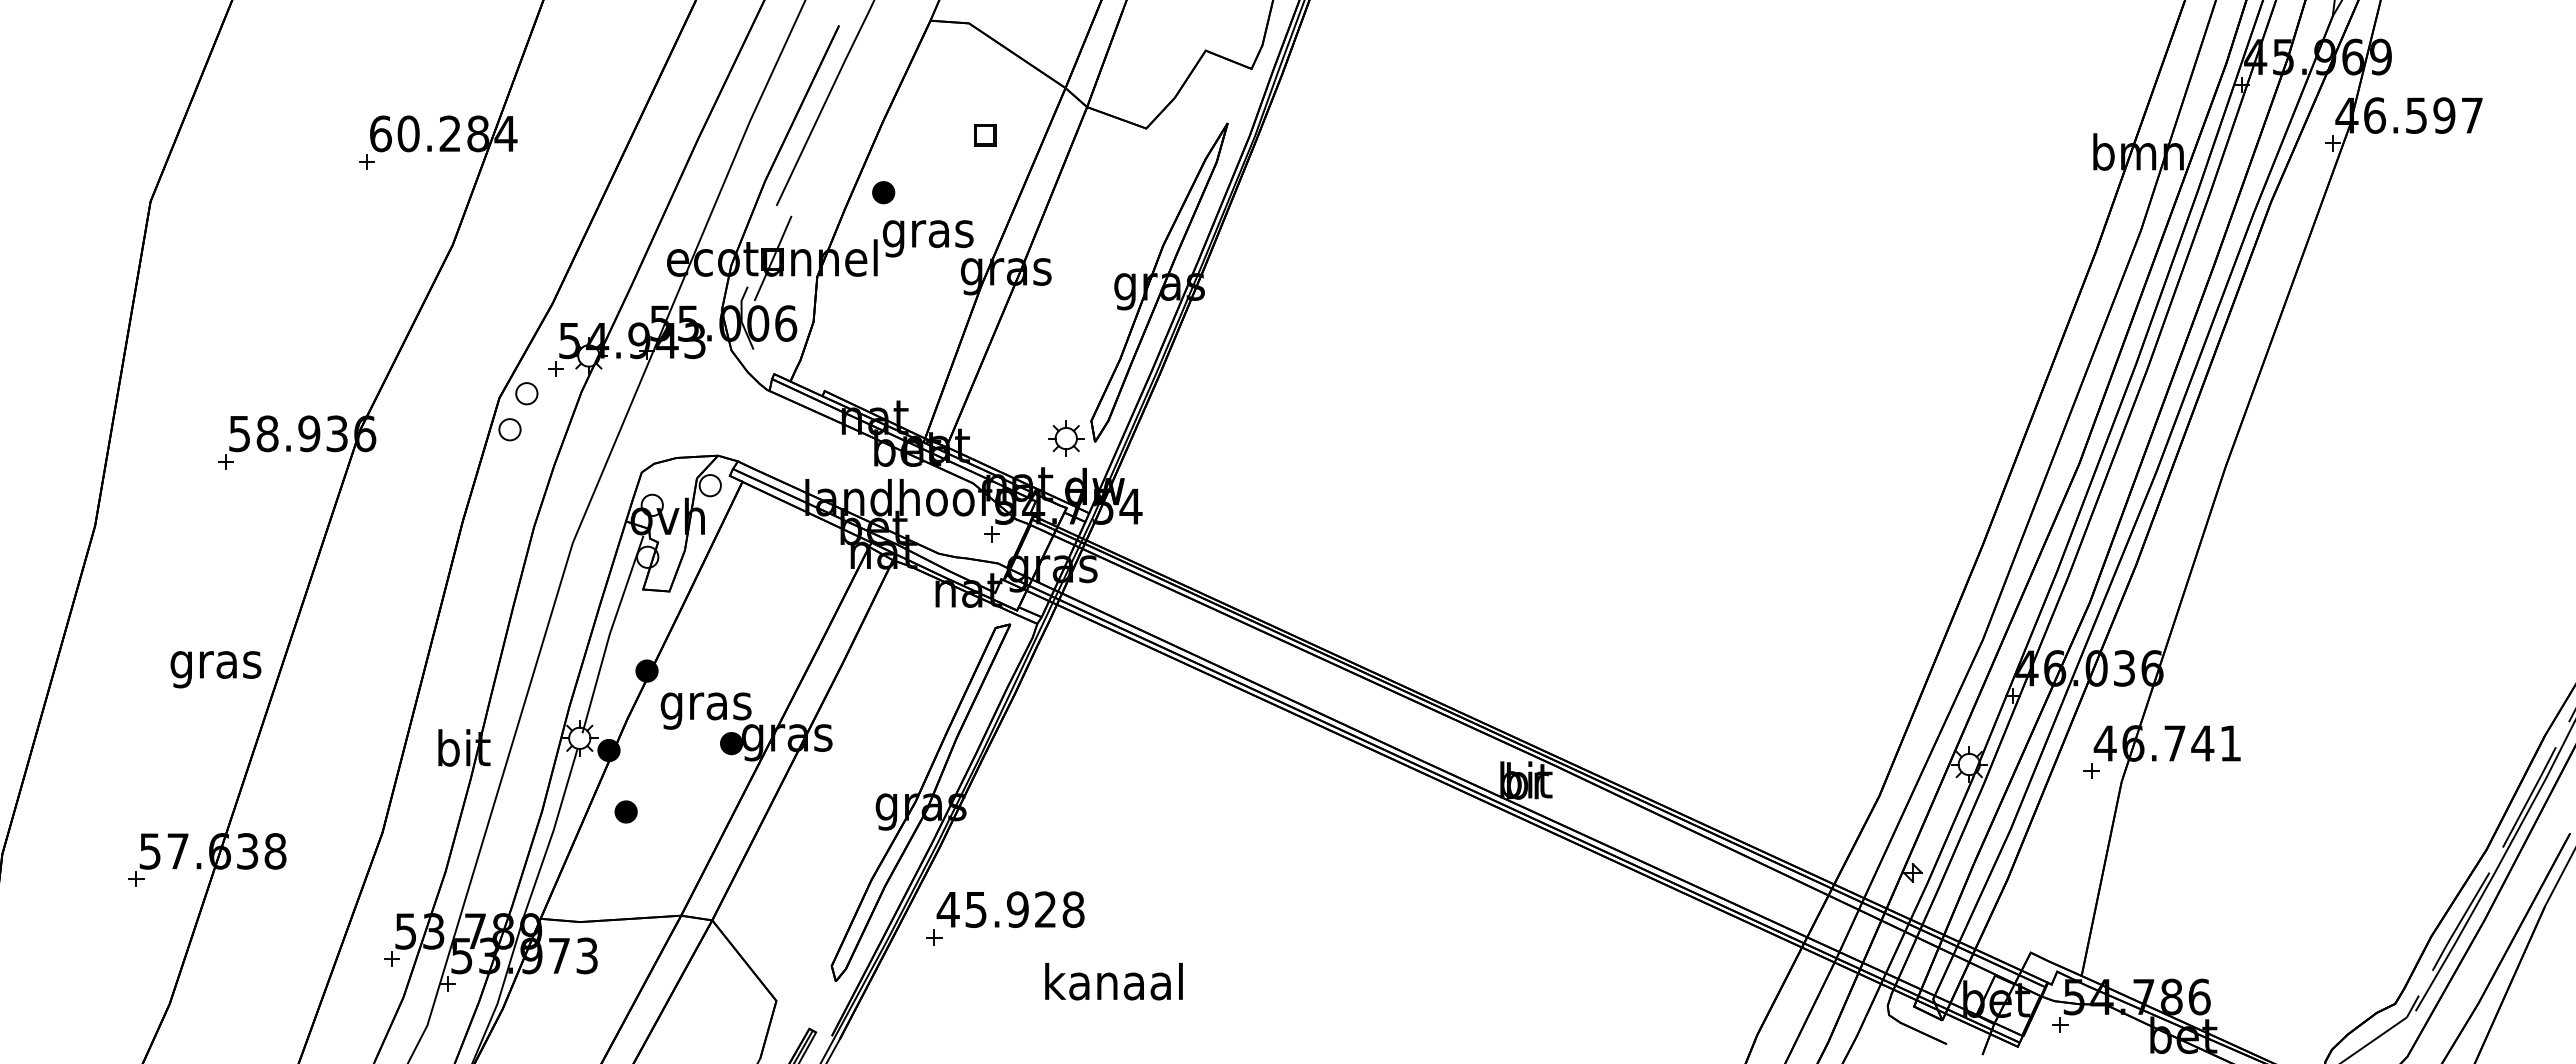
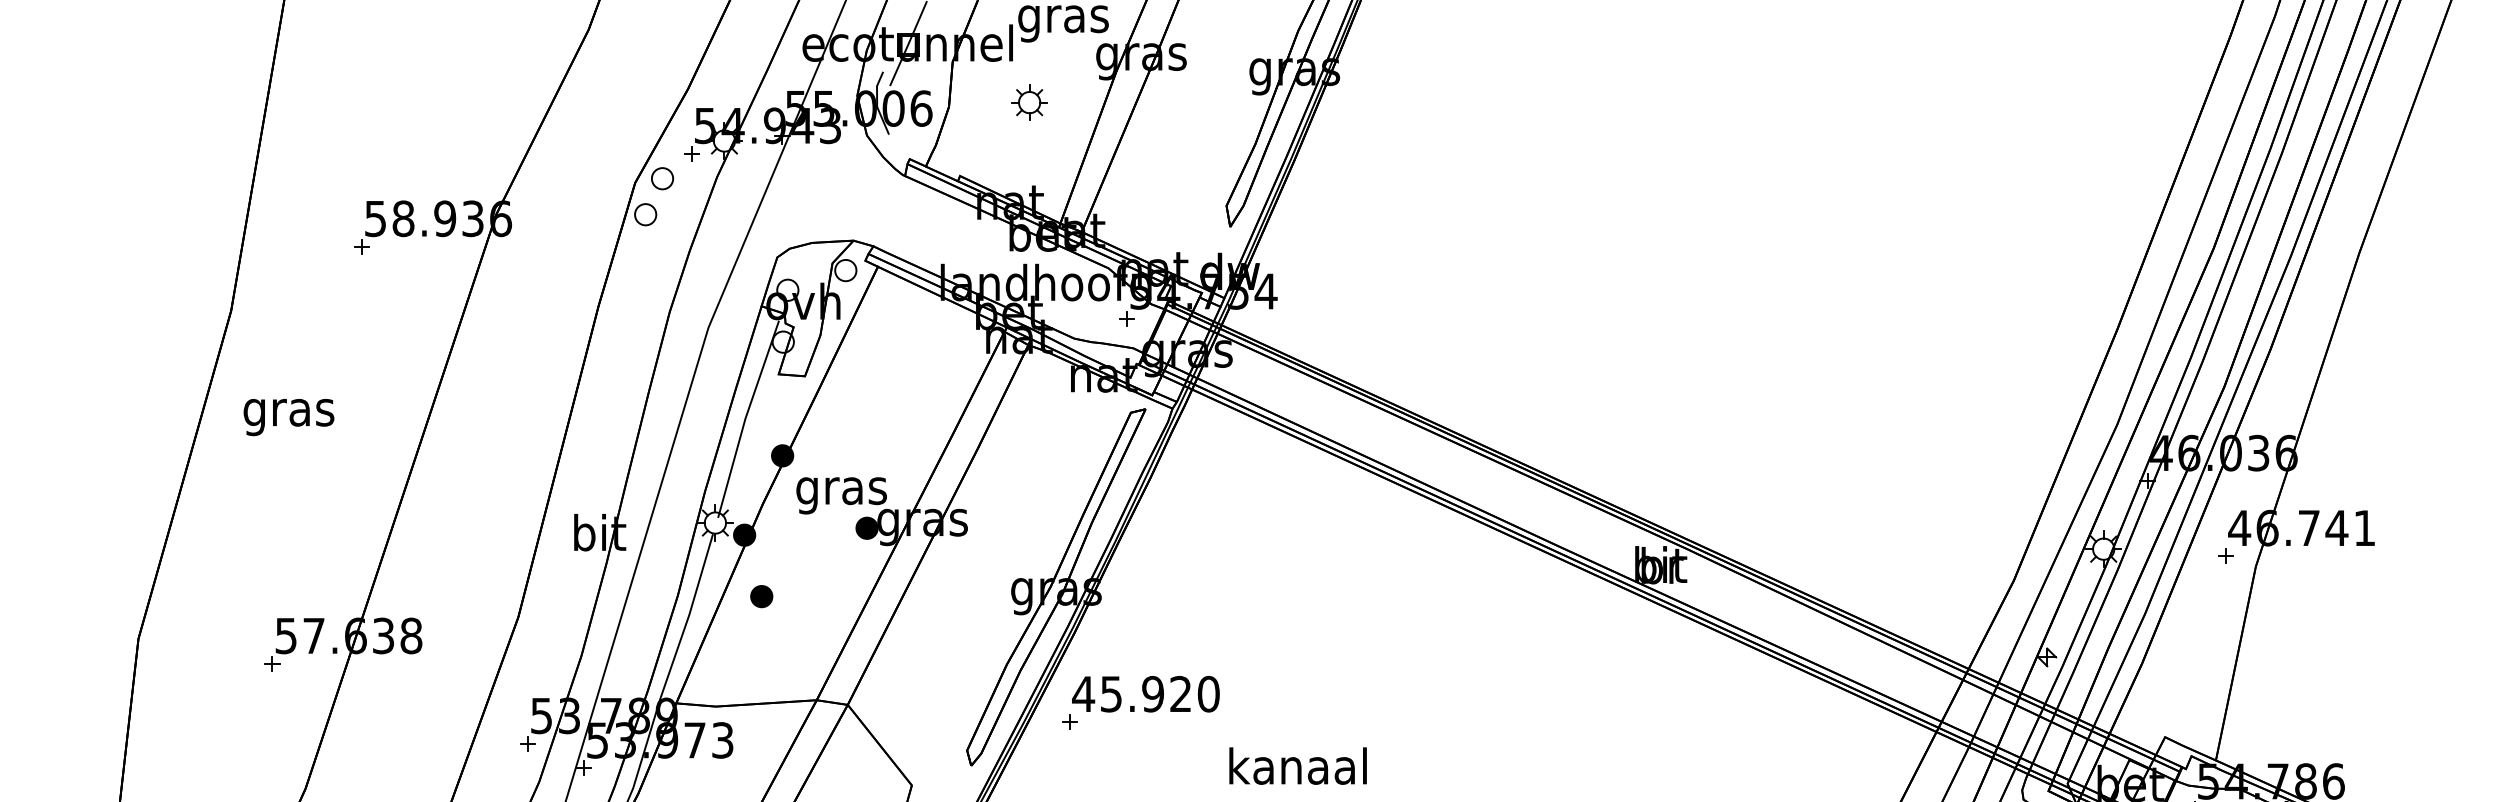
part: (1066, 438) -> (1029, 102), moved
text: (215, 669) -> (288, 417), moved
text: (1073, 909) -> (1208, 694), 45.928 -> 45.920
text: (1113, 981) -> (1297, 765), moved

